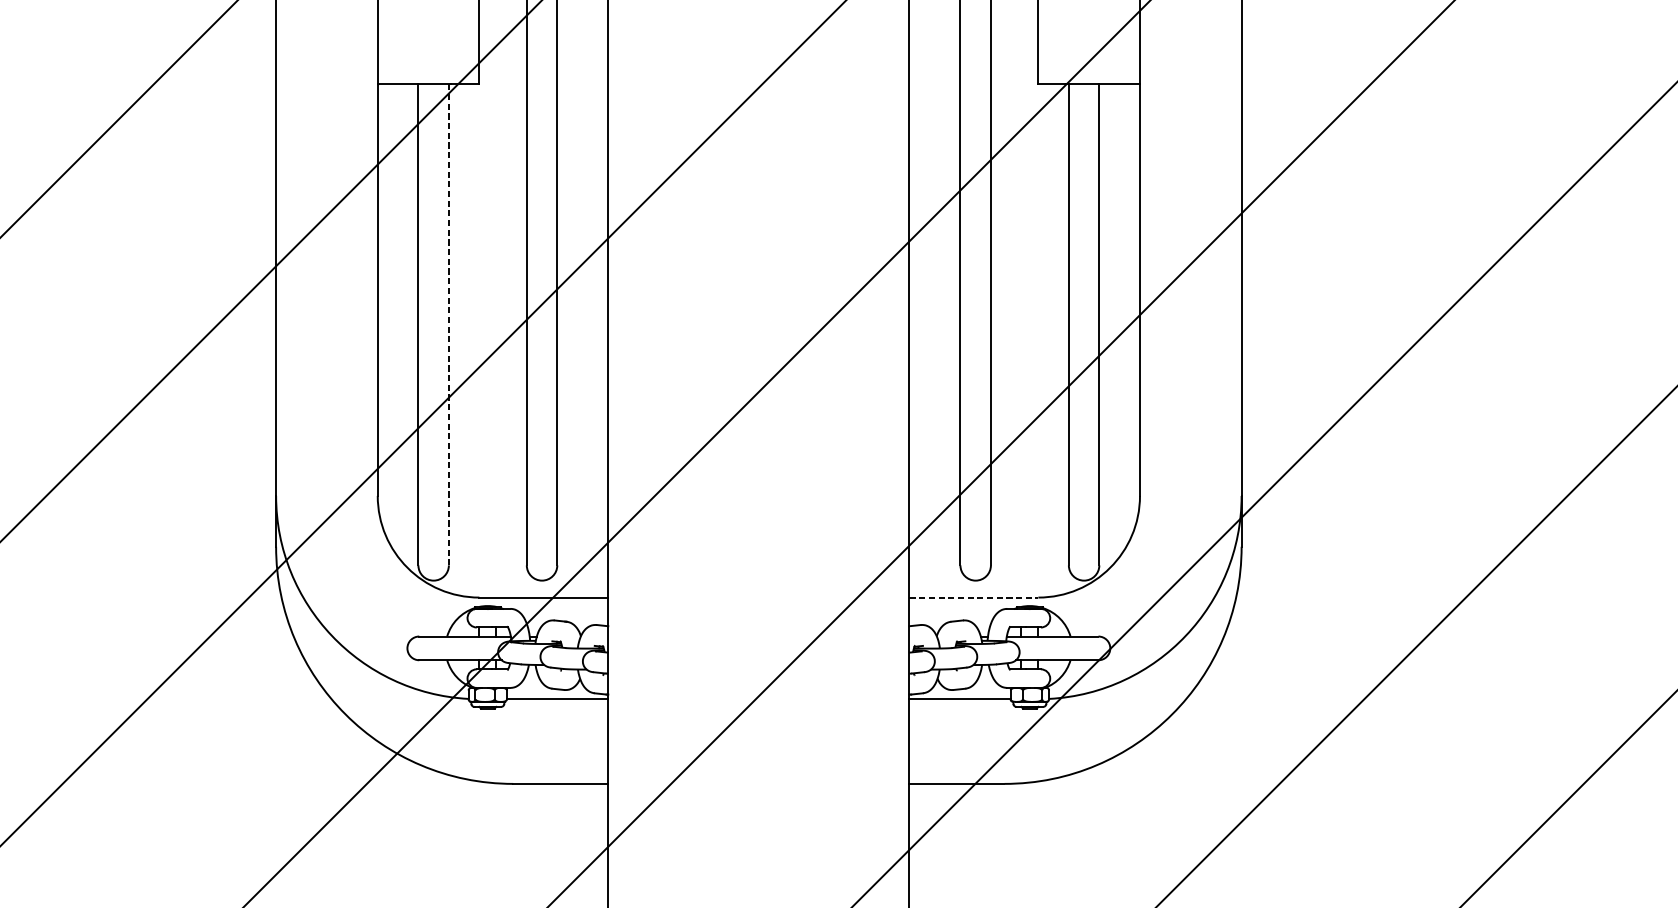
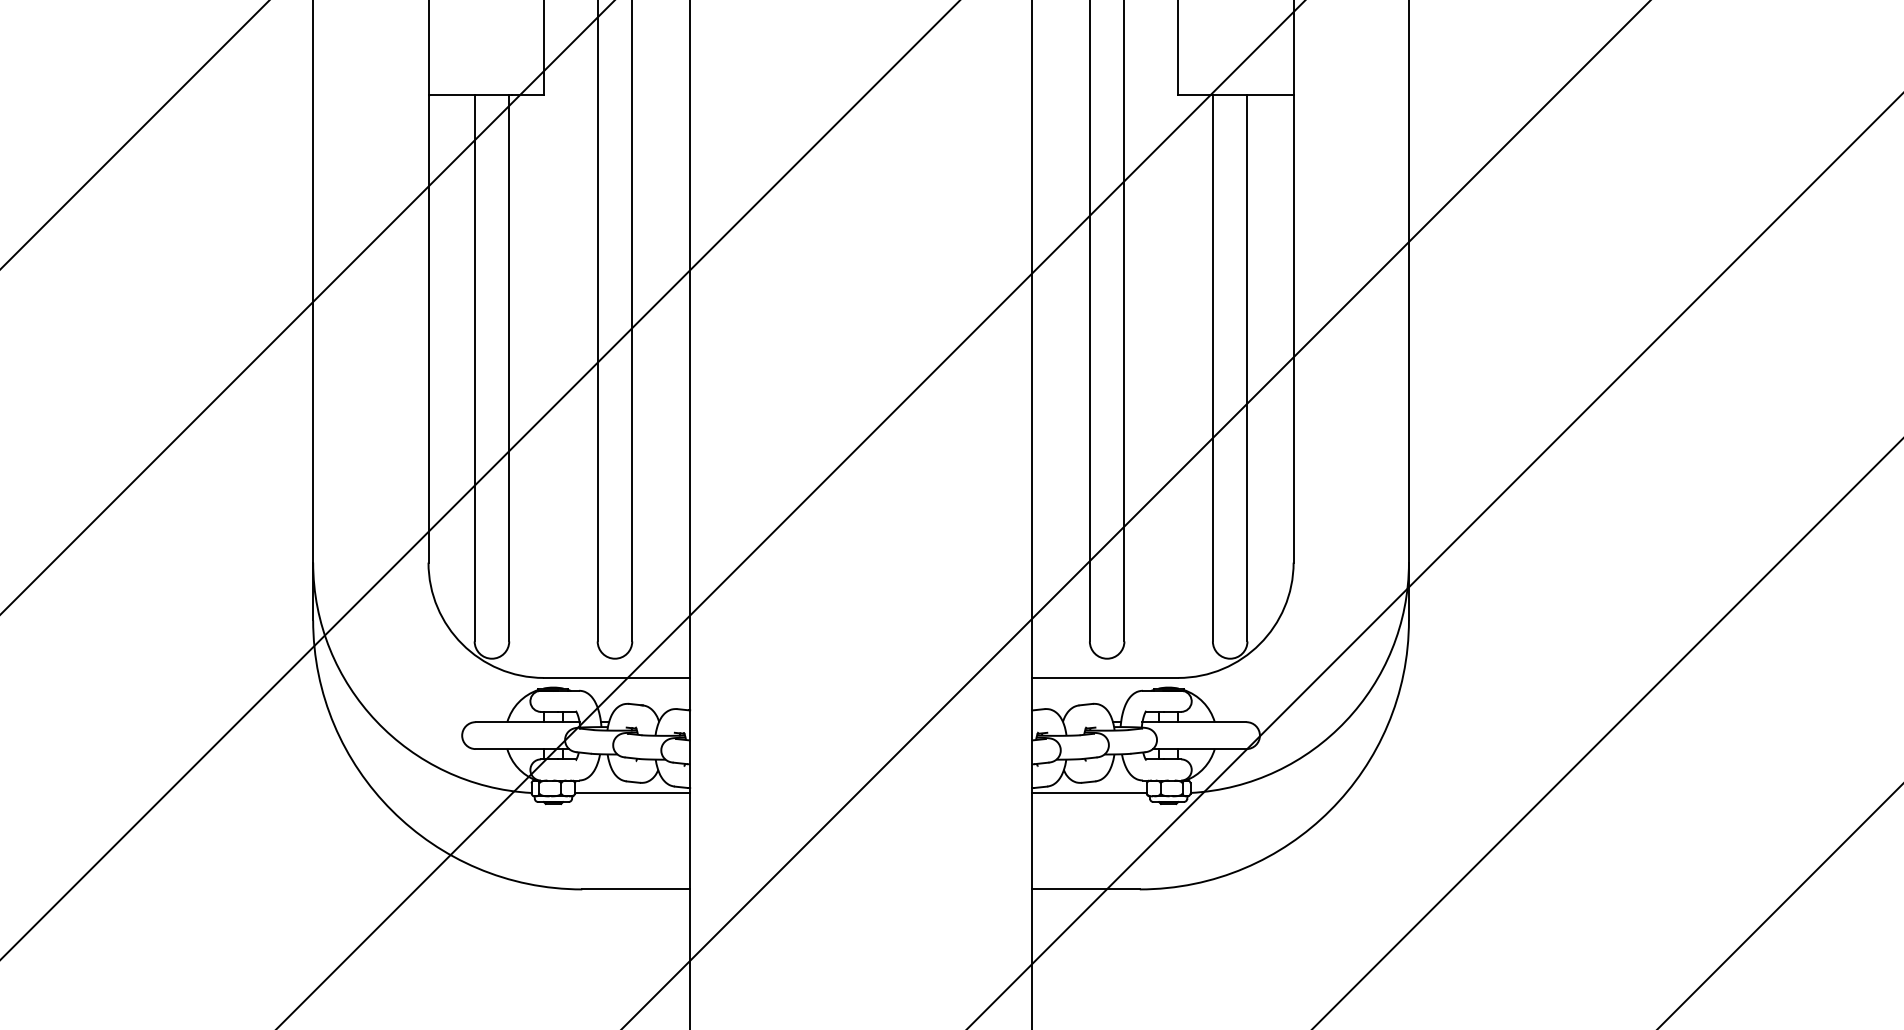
line: (449, 324) -> (509, 368), dashed -> solid
line: (974, 597) -> (1105, 677), dashed -> solid

